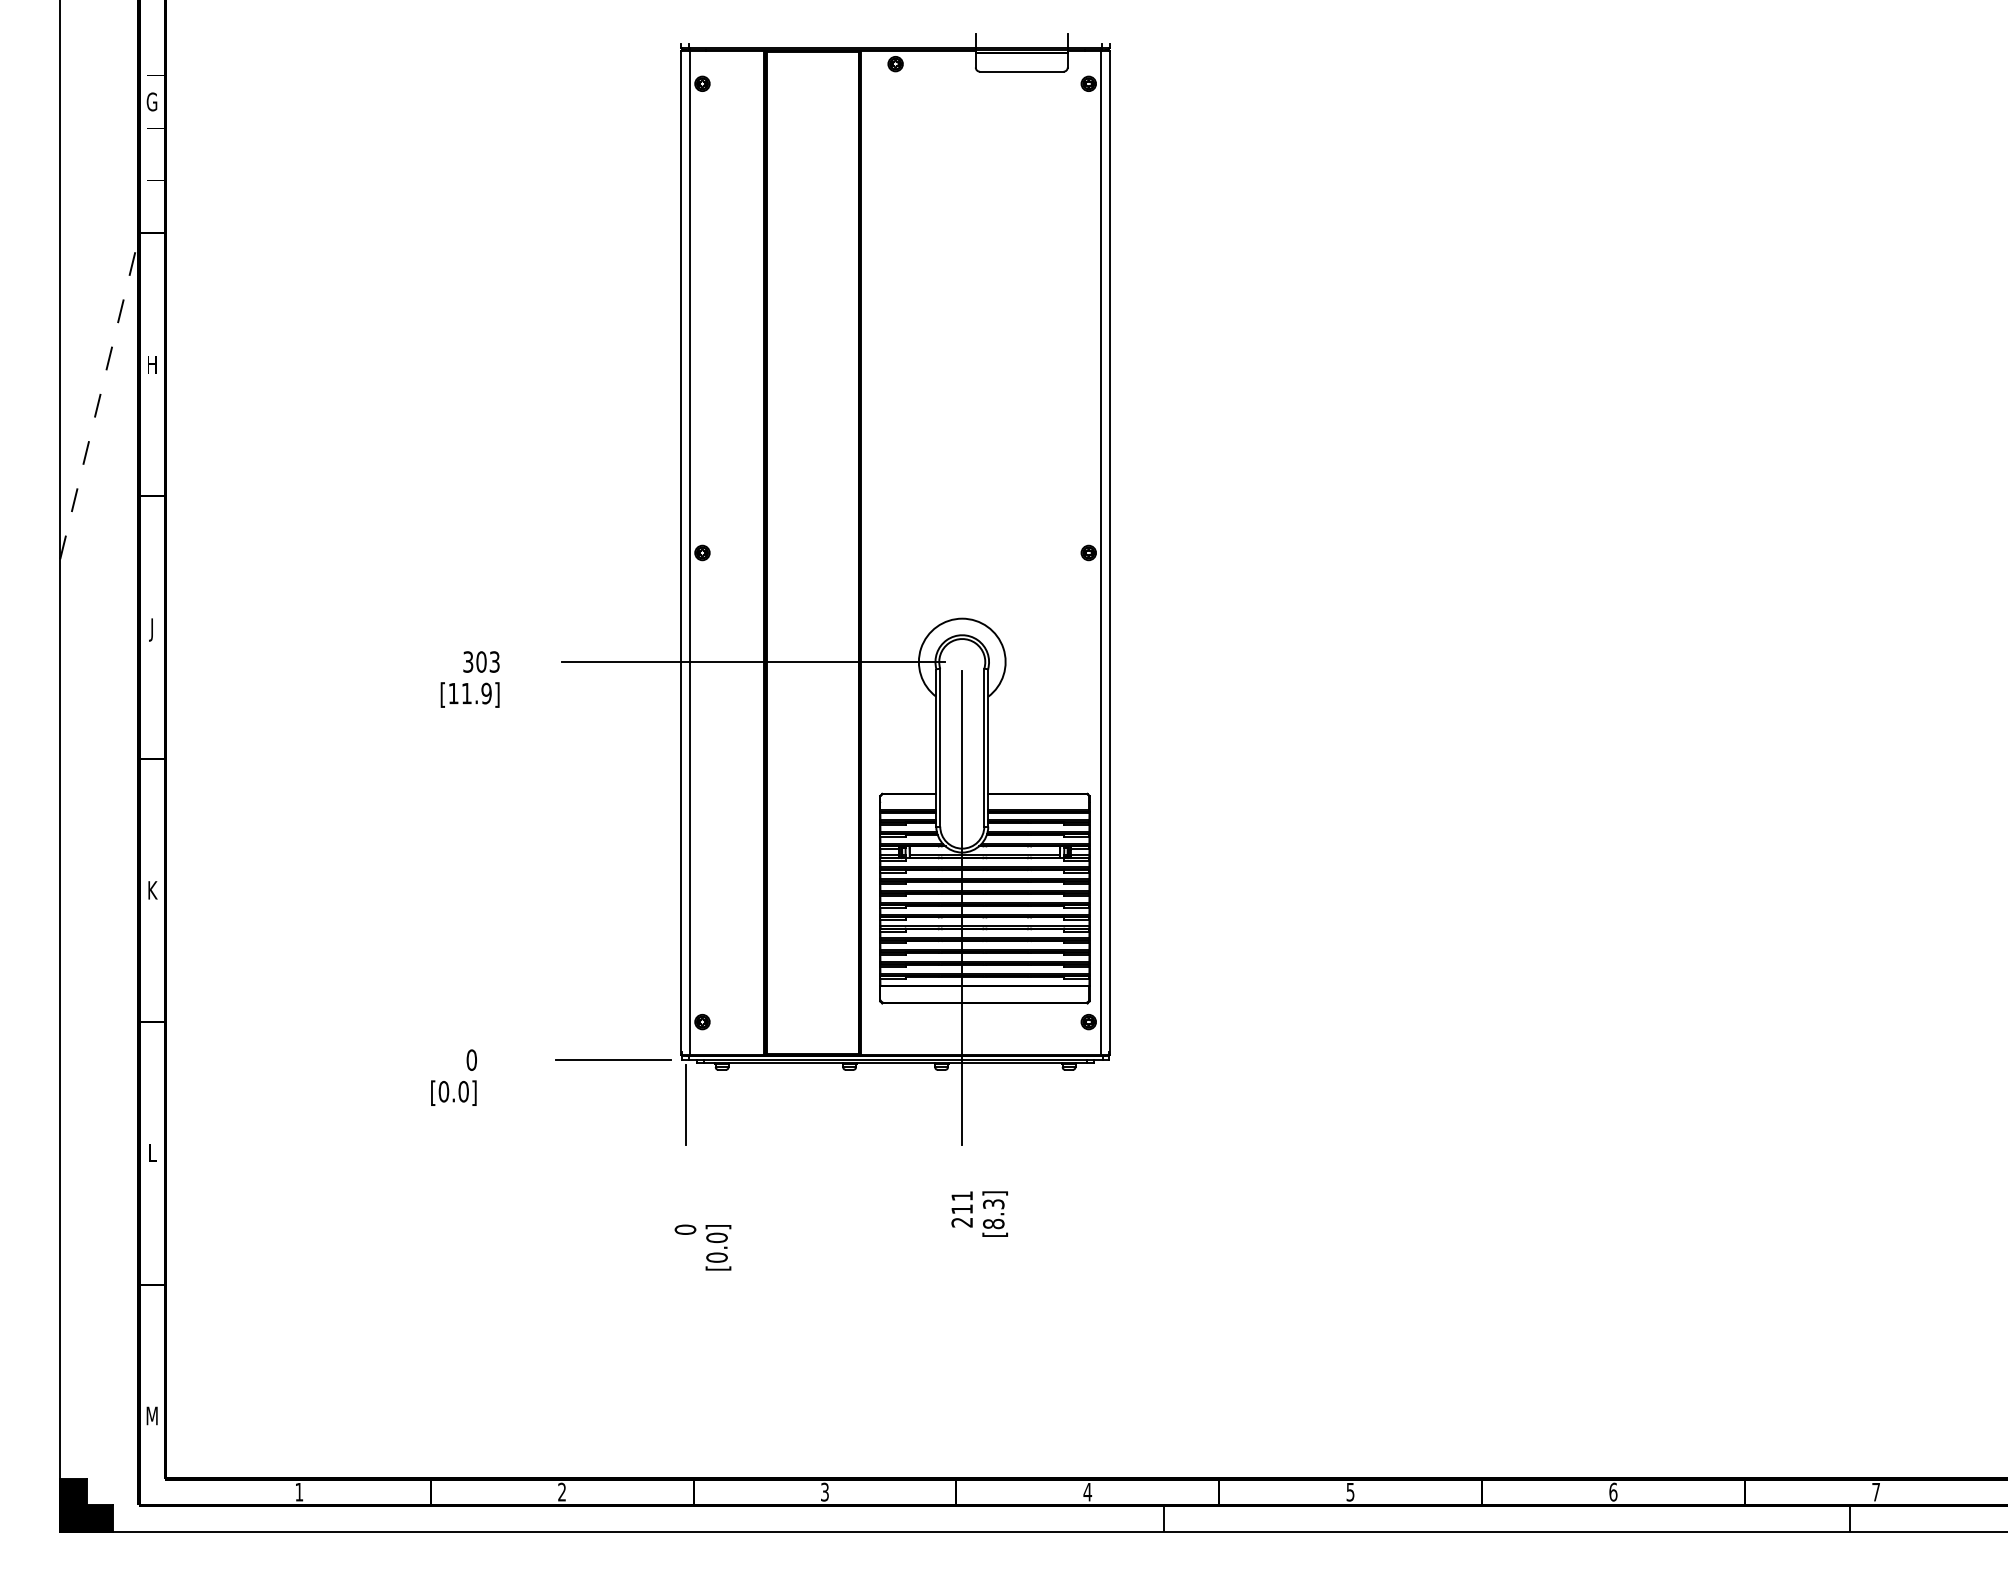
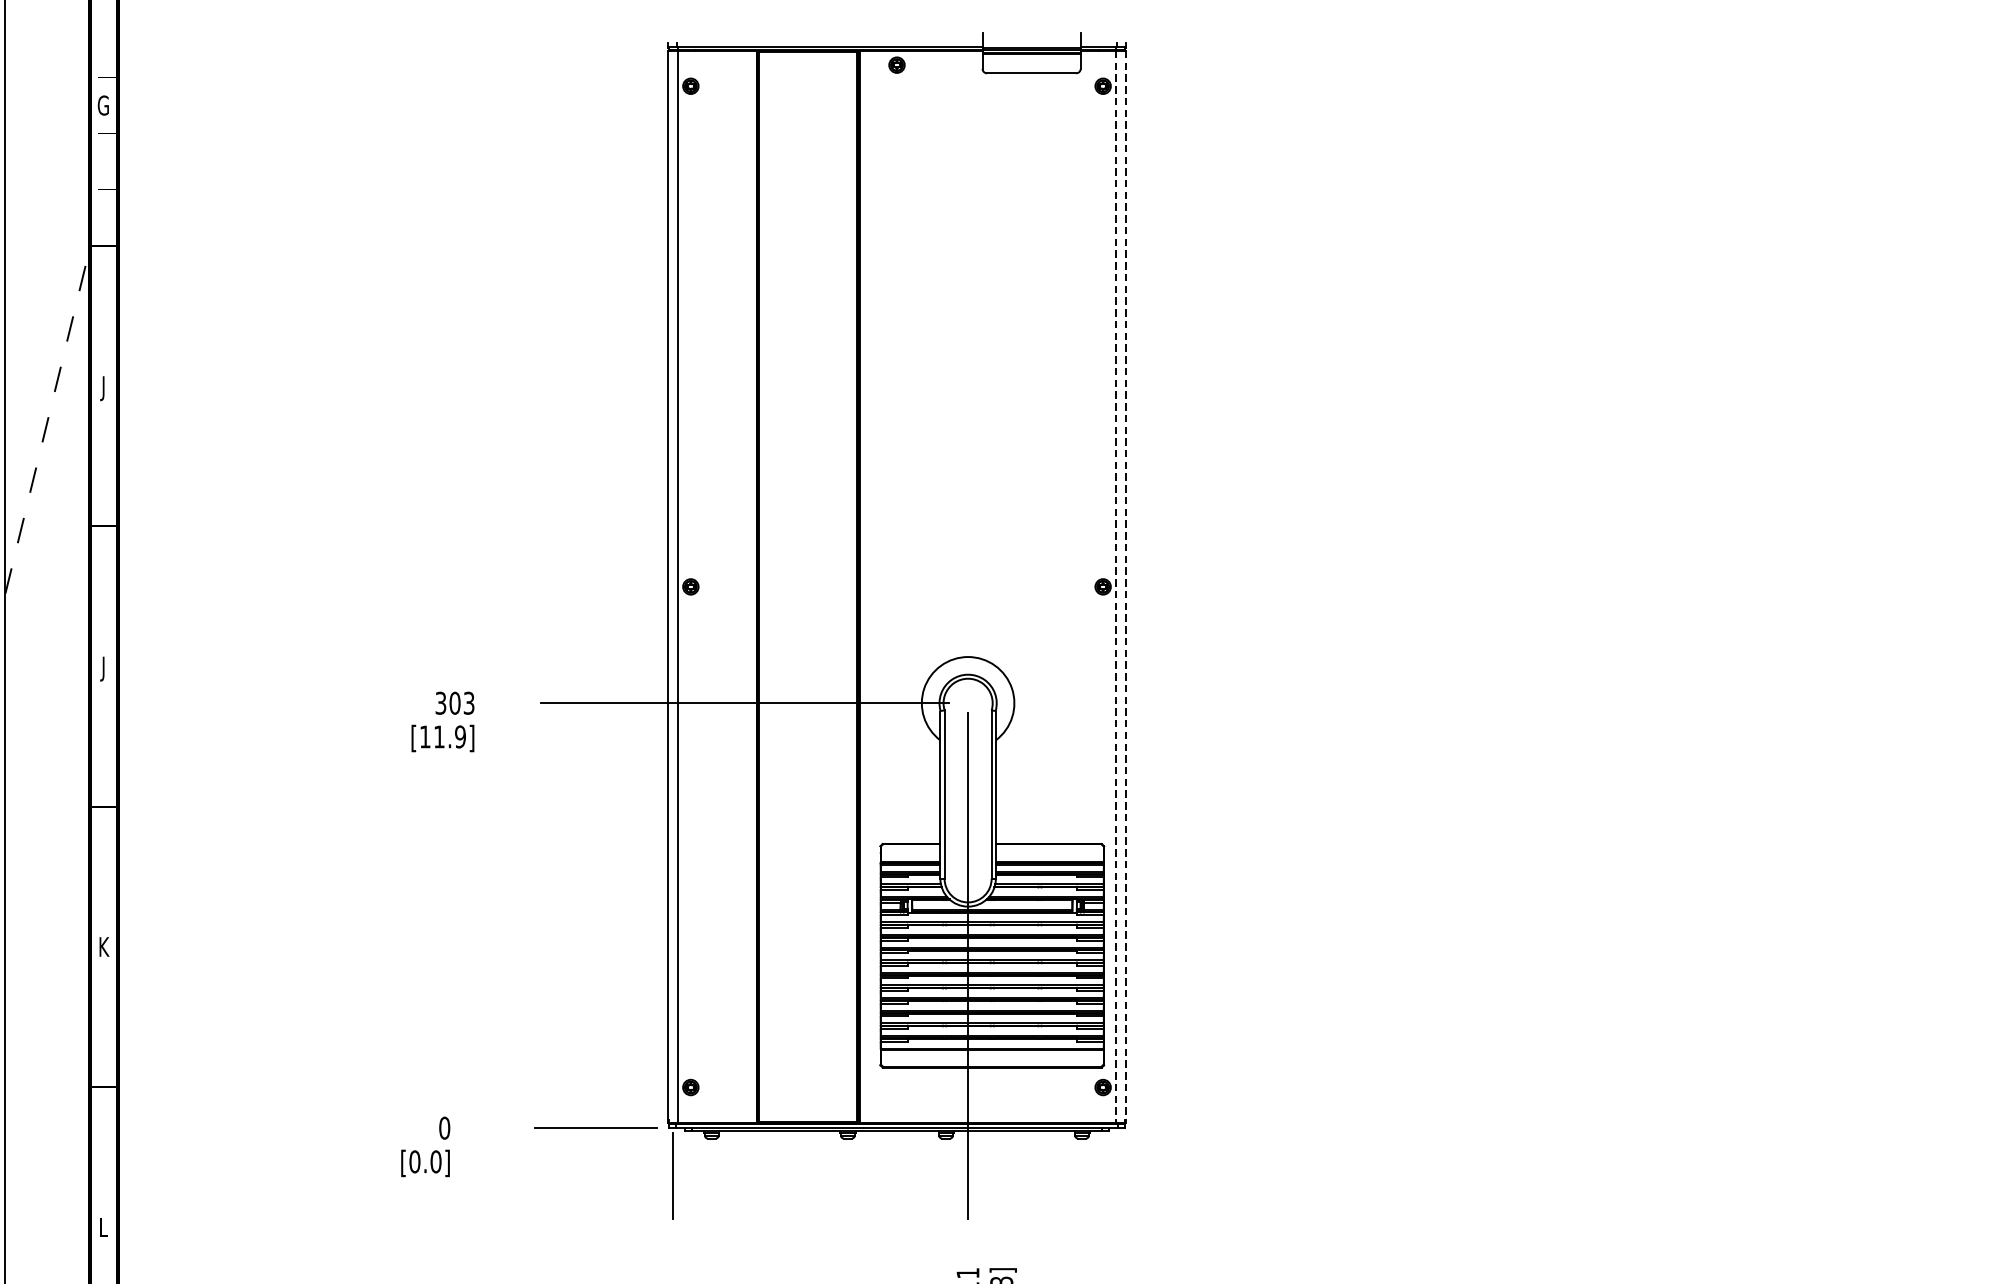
text: (152, 366) -> (103, 387), H -> J
line: (1101, 553) -> (1116, 587), solid -> dashed
line: (1110, 553) -> (1126, 587), solid -> dashed

